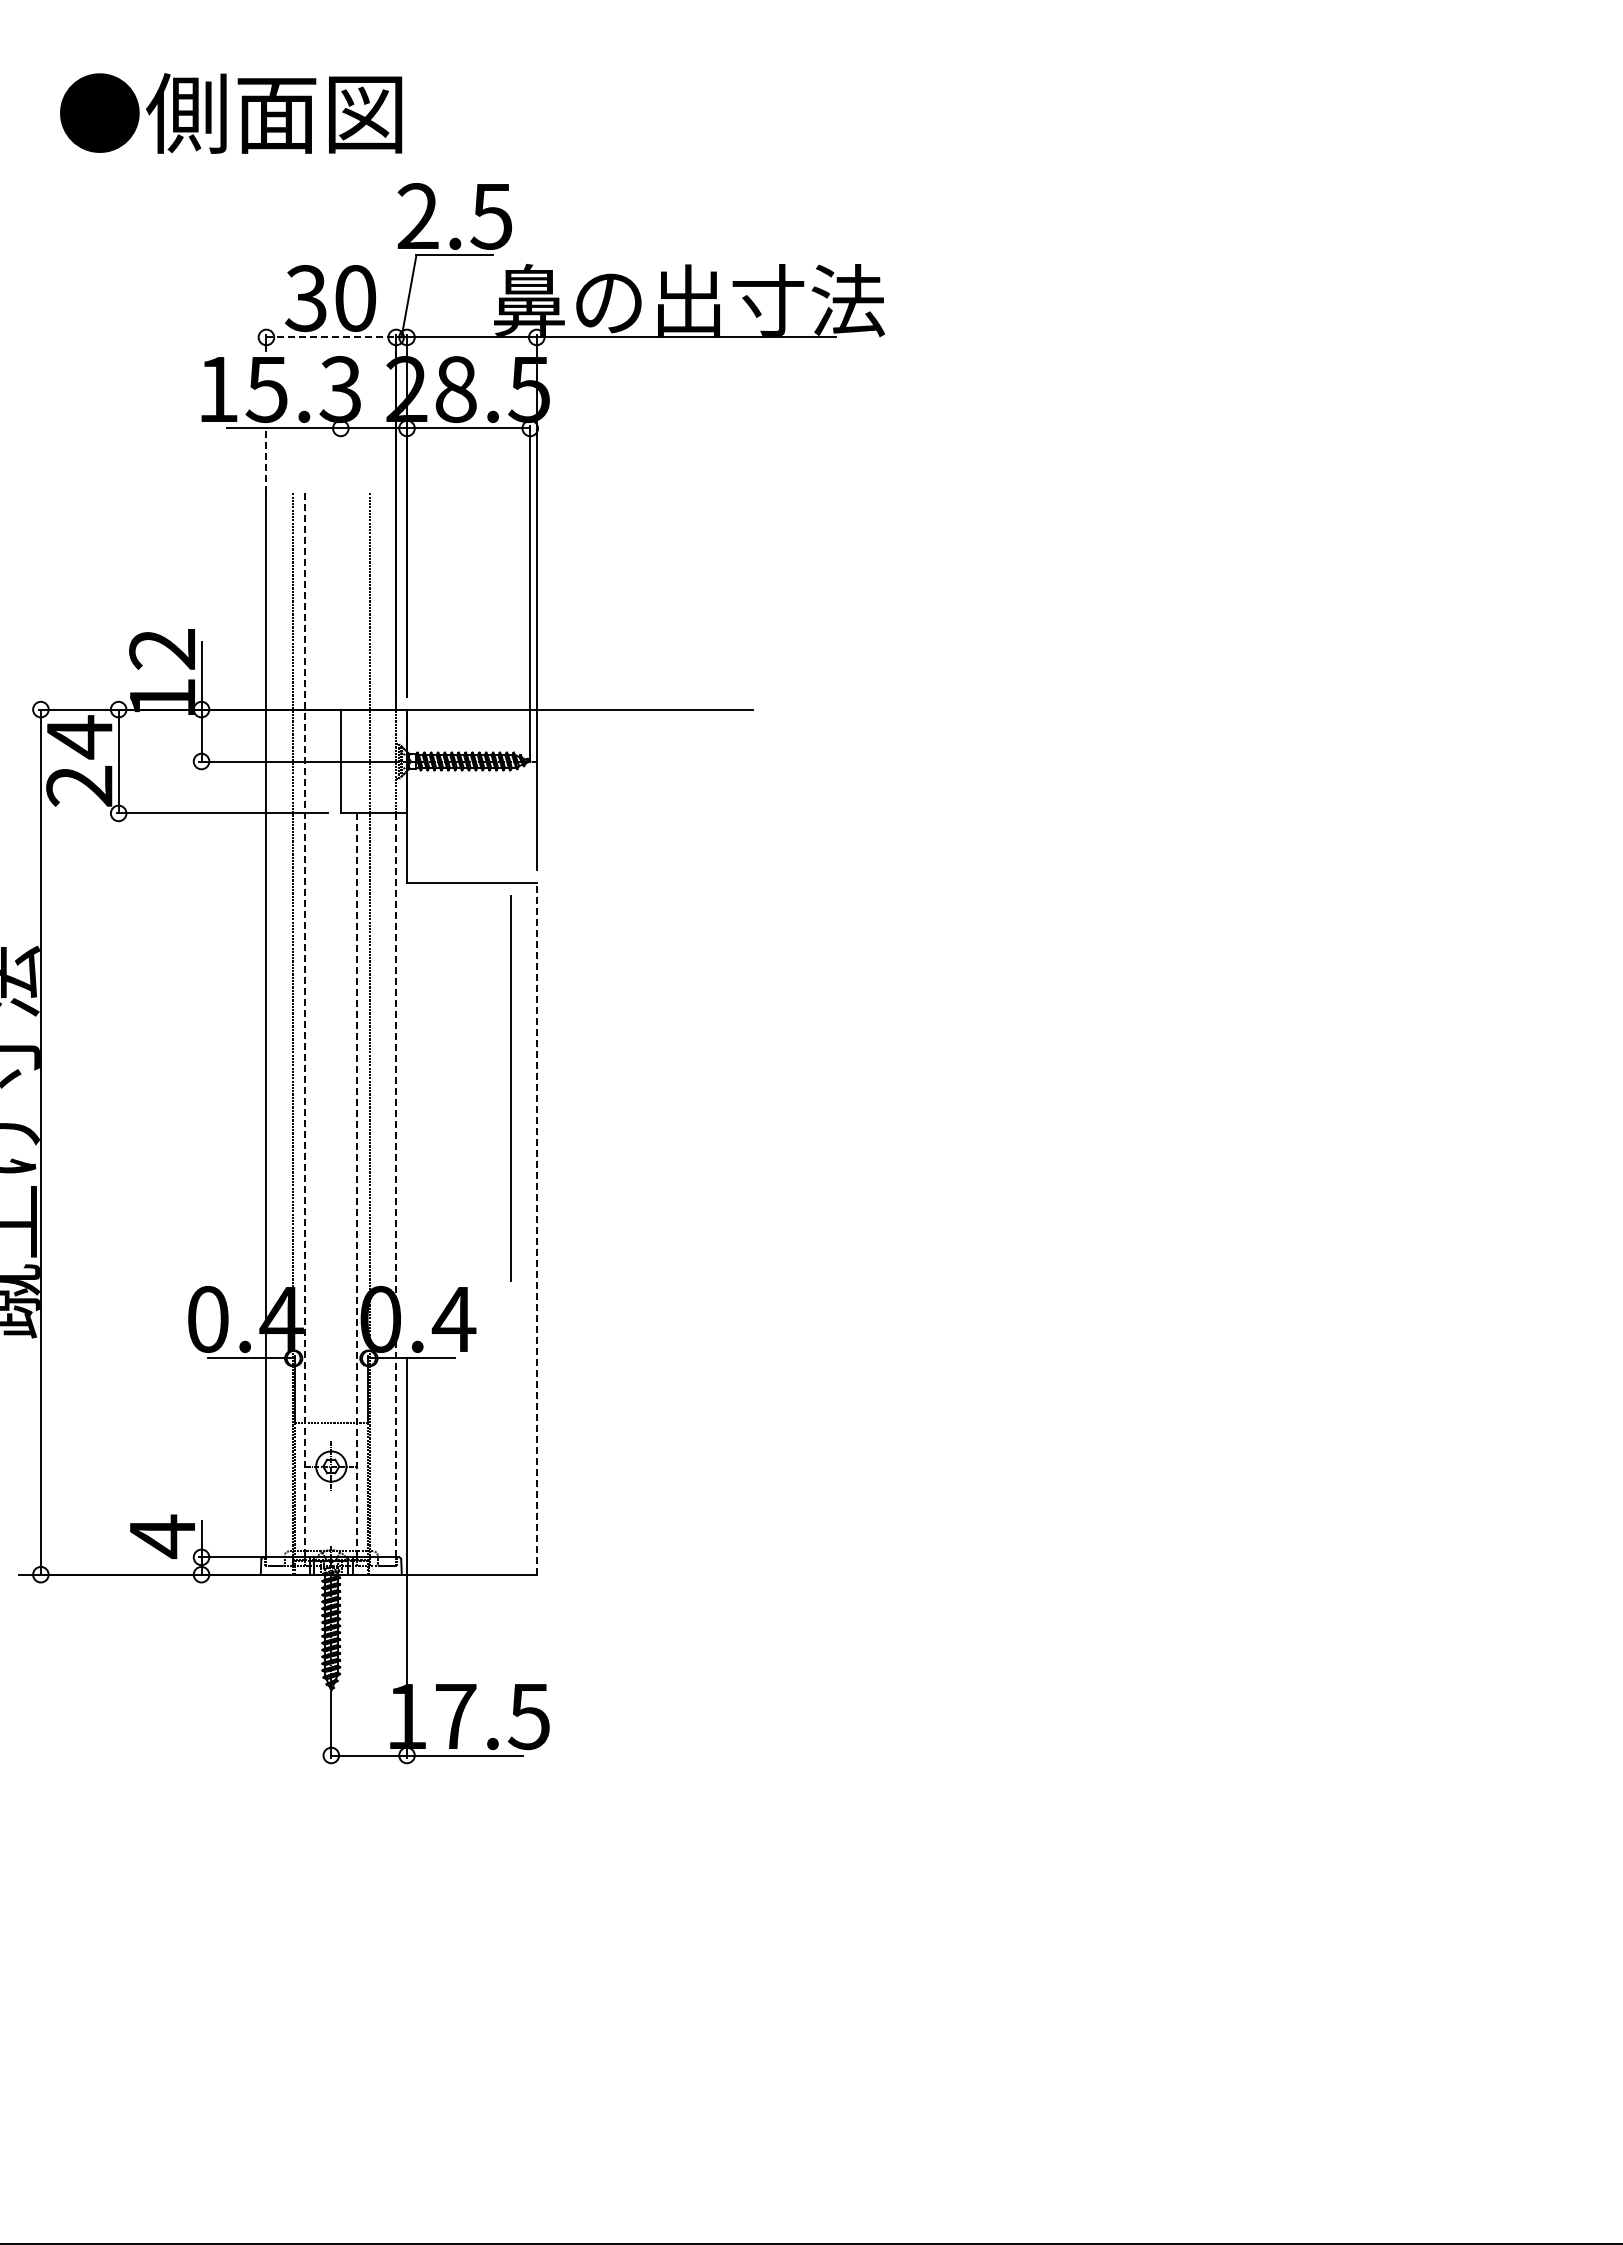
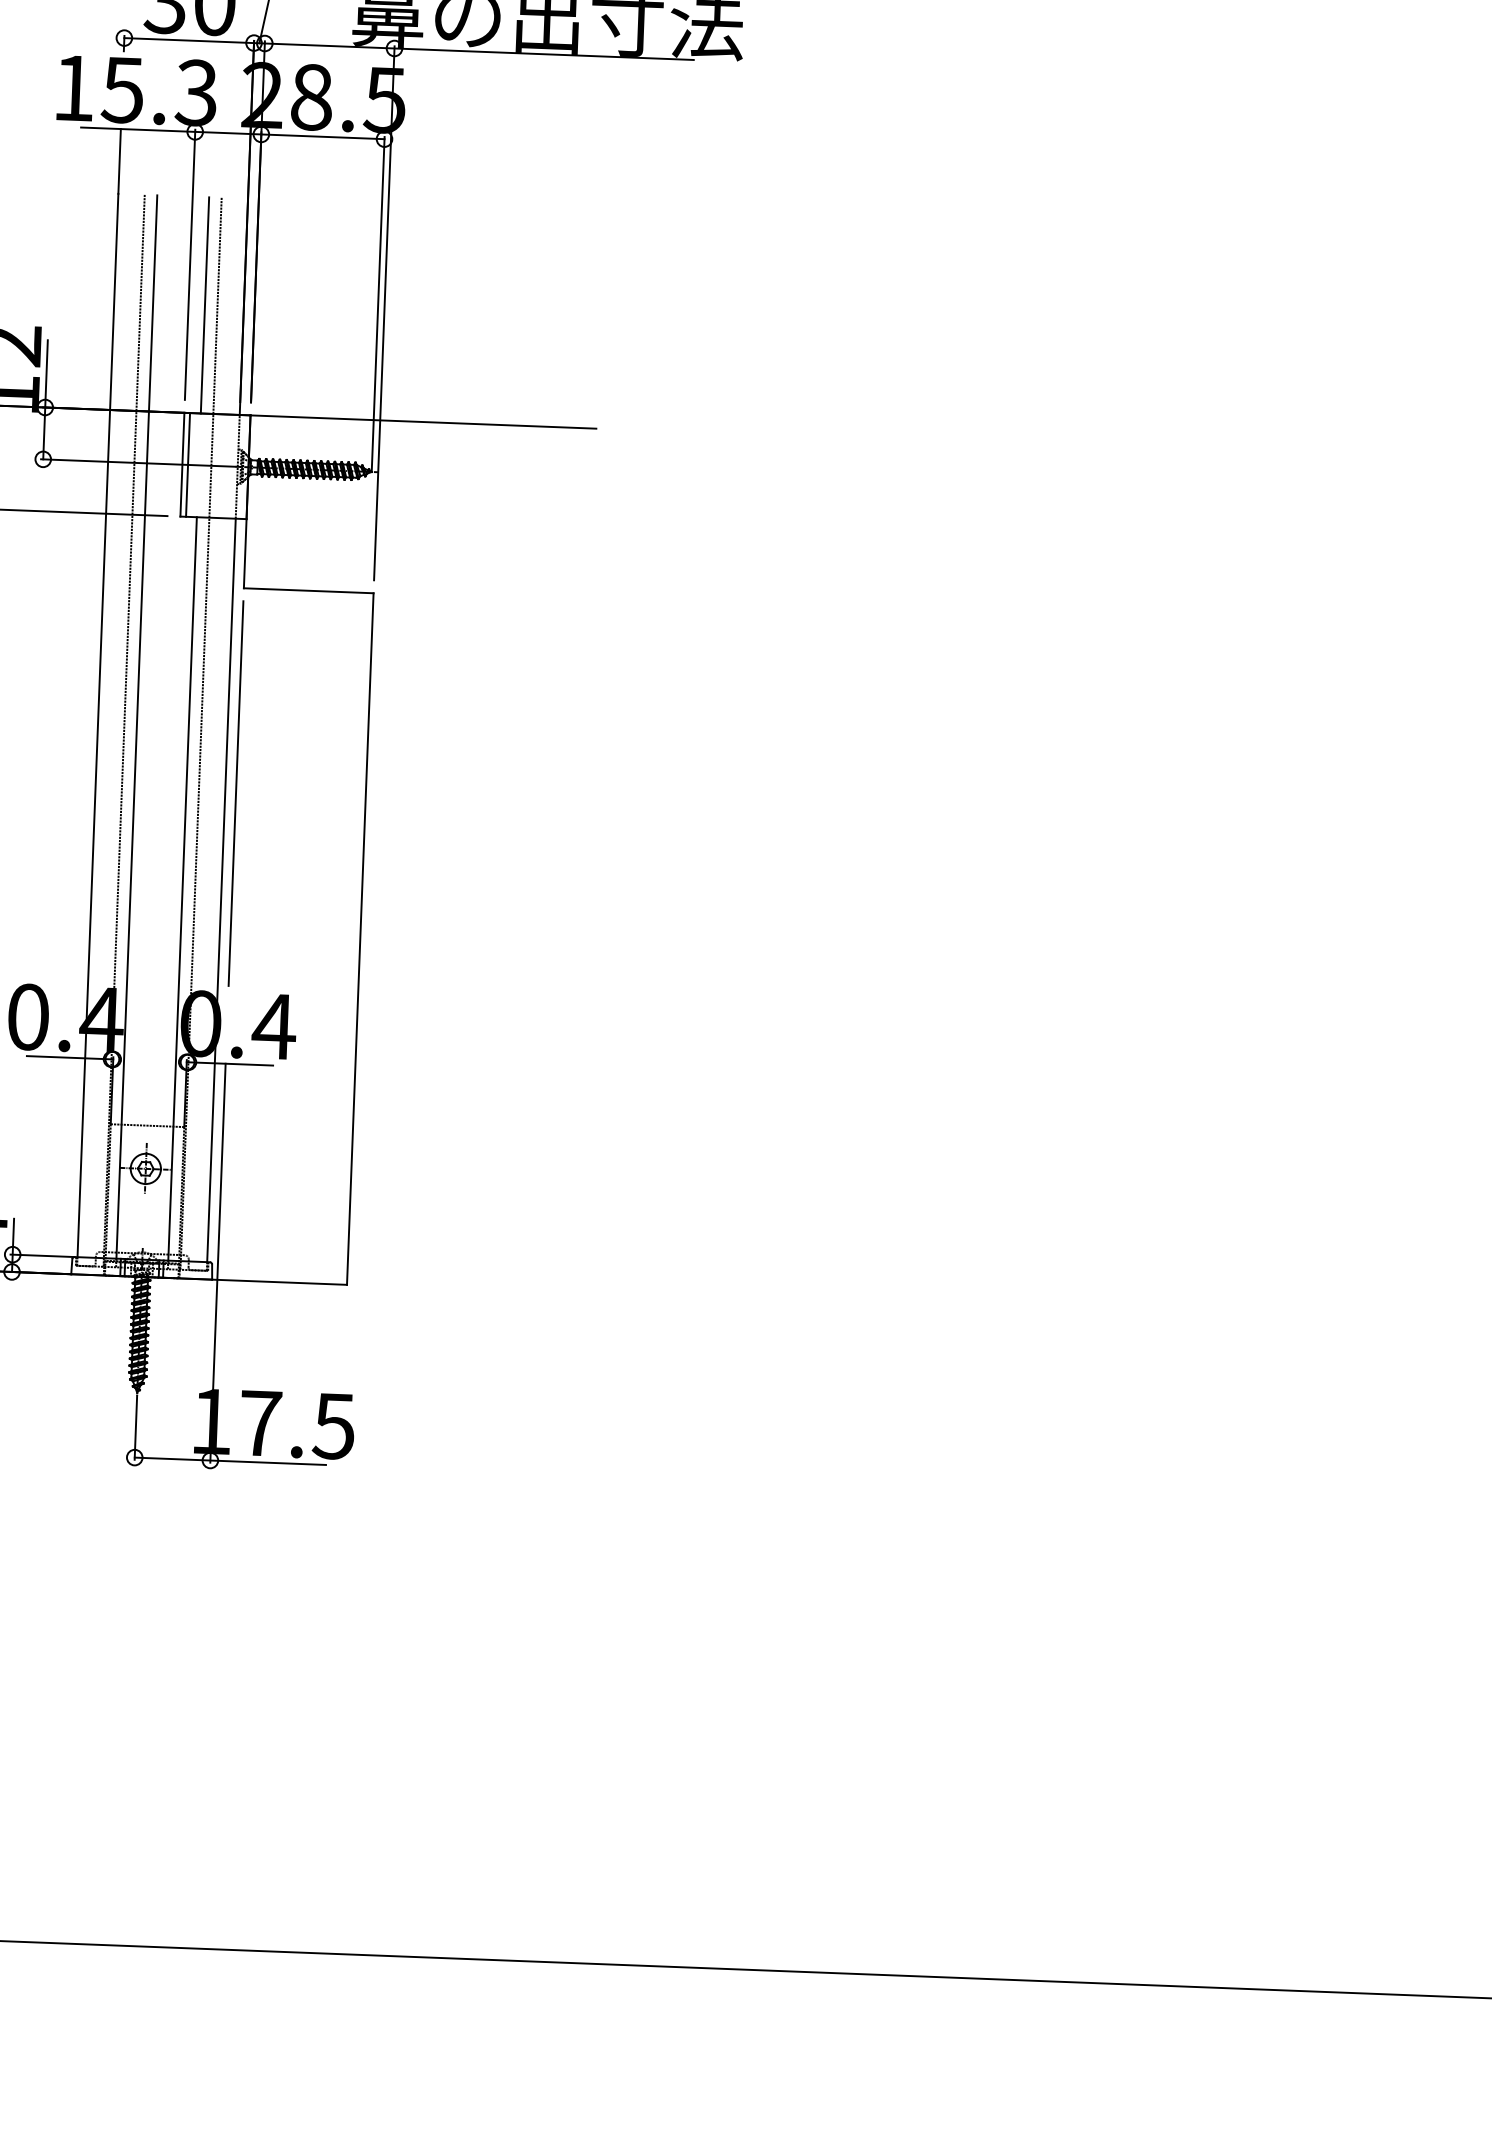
line: (331, 337) -> (189, 40), dashed -> solid
line: (266, 460) -> (119, 161), dashed -> solid
line: (340, 561) -> (189, 264), added
line: (357, 601) -> (205, 305), added
line: (346, 761) -> (188, 464), added
line: (305, 1025) -> (136, 727), dashed -> solid
line: (510, 1088) -> (235, 793), moved
line: (357, 1185) -> (182, 889), dashed -> solid
line: (396, 1185) -> (221, 890), dashed -> solid
line: (536, 1228) -> (360, 938), dashed -> solid

